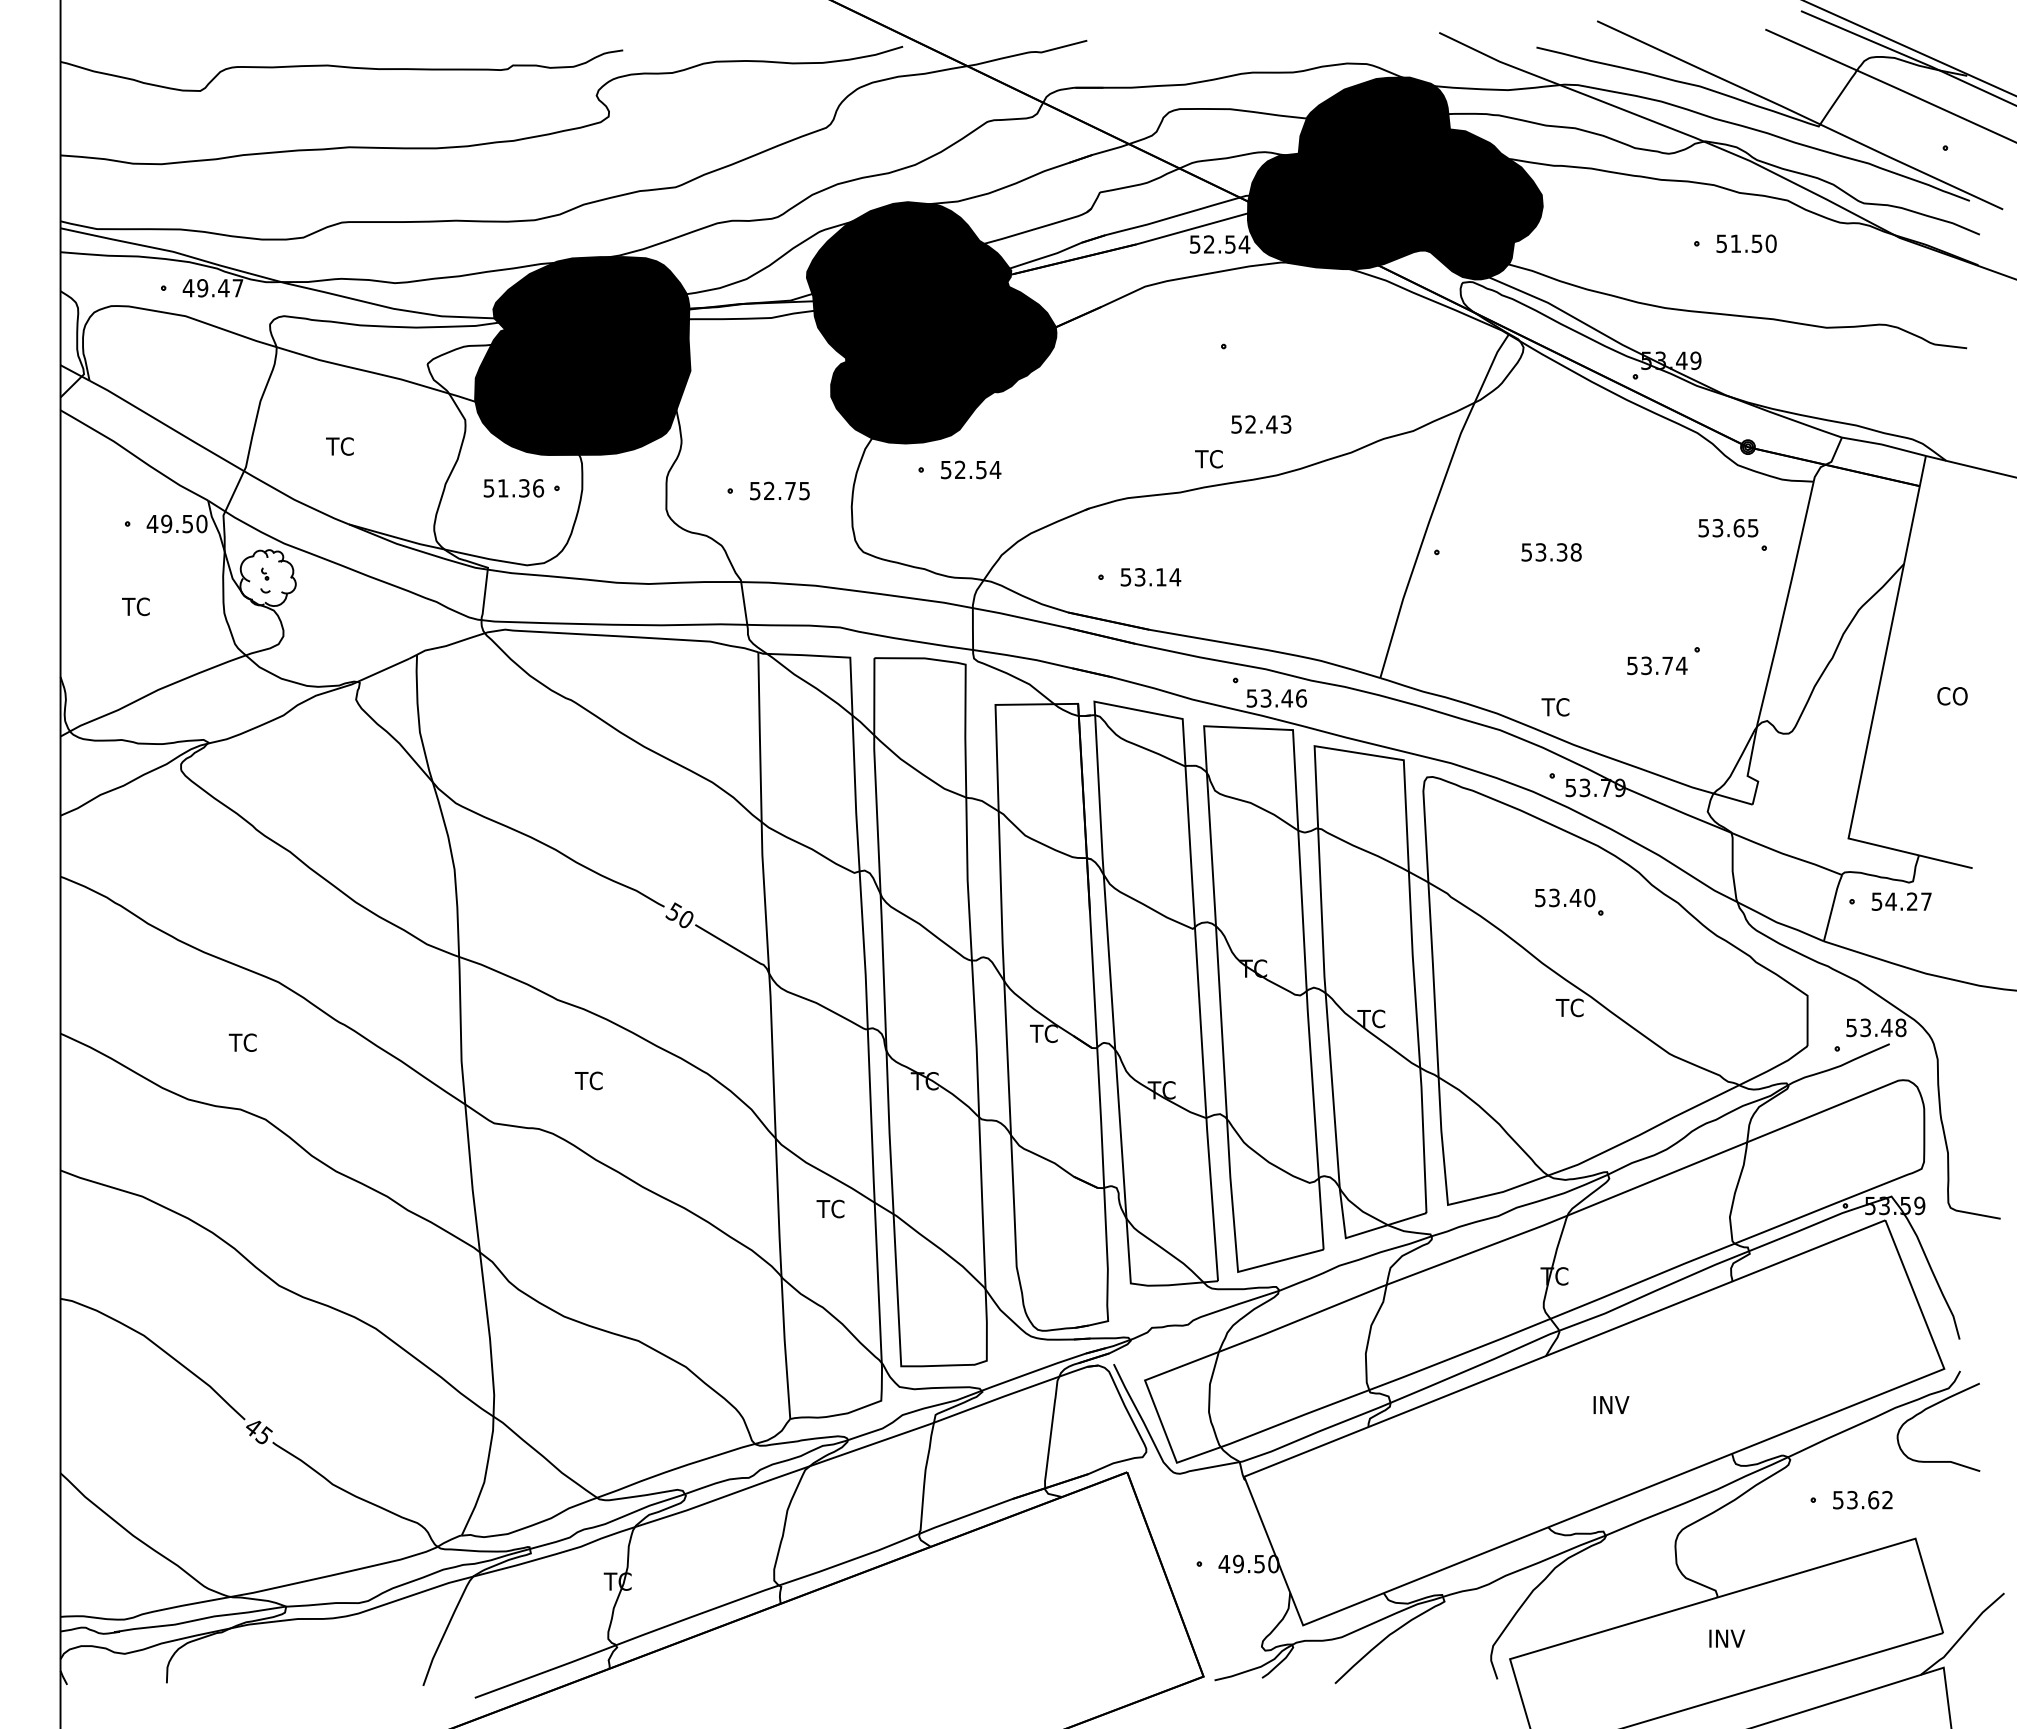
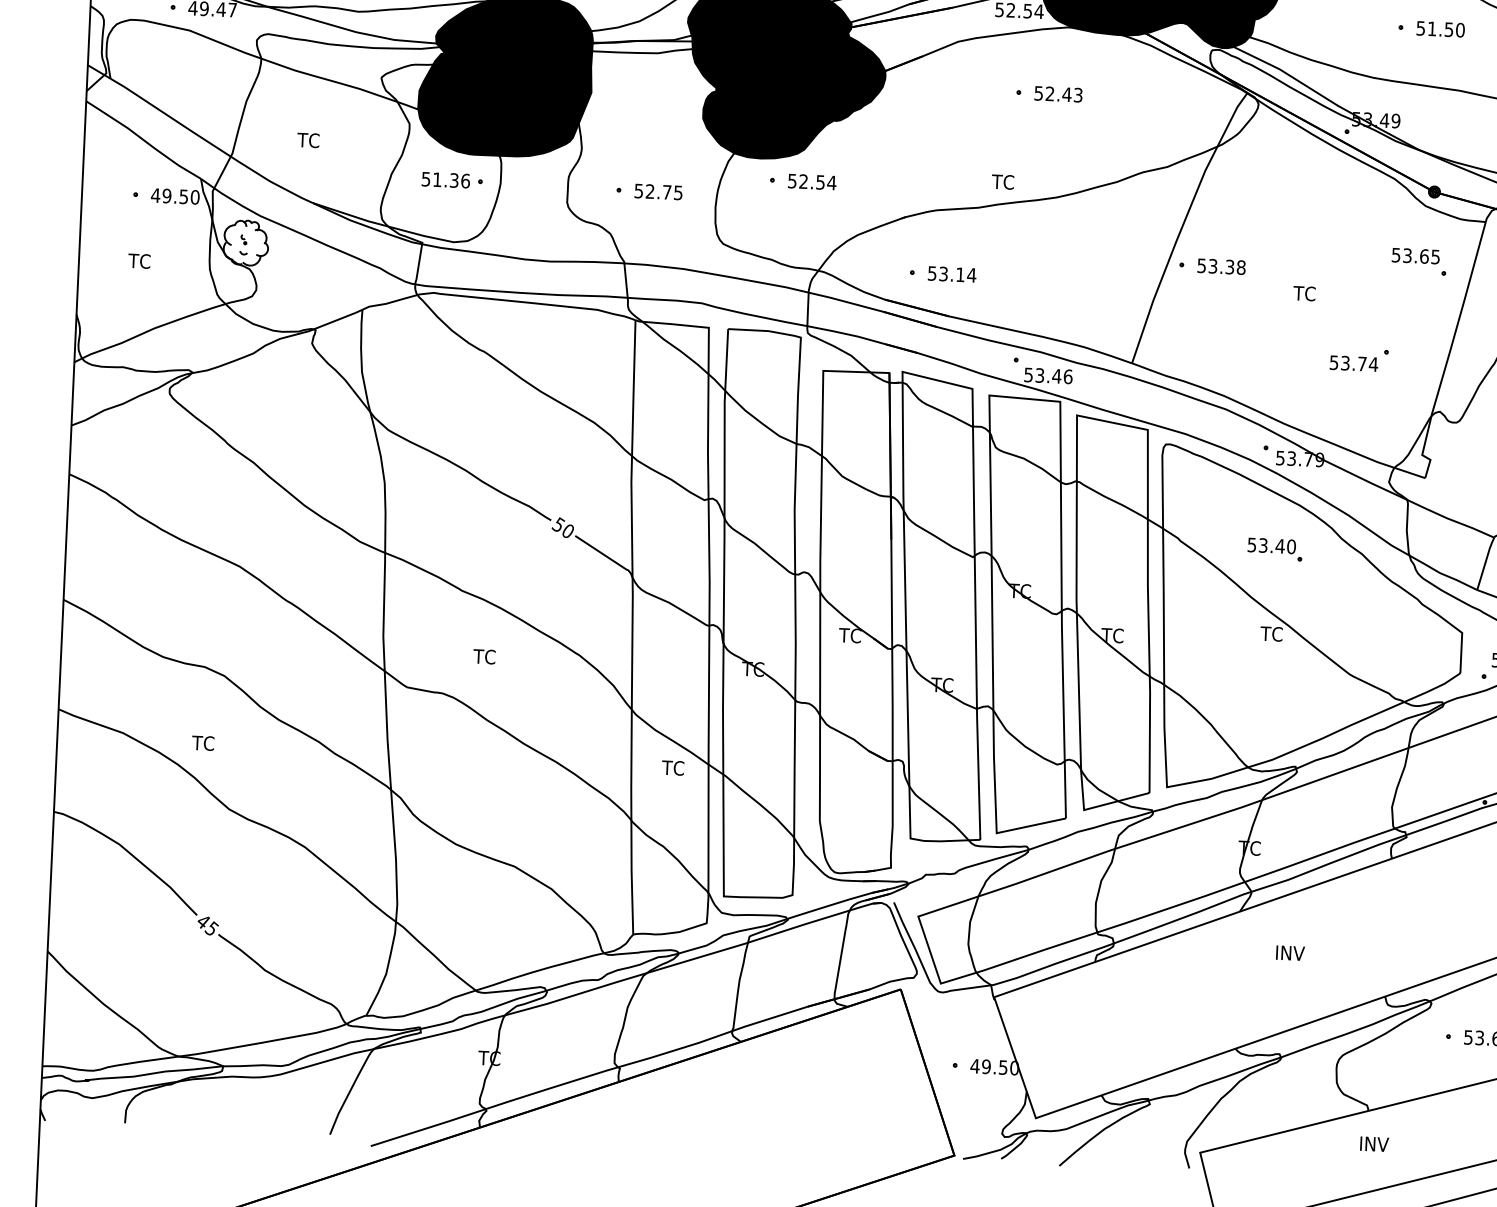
text: (1261, 424) -> (1058, 94), moved
text: (1551, 552) -> (1221, 266), moved
text: (1555, 707) -> (1304, 293), moved
text: (242, 1042) -> (202, 743), moved

